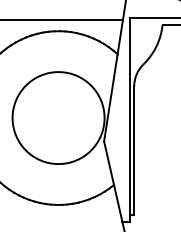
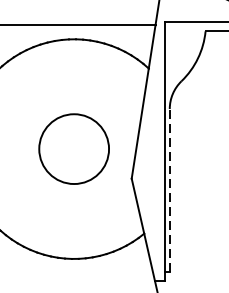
circle: (58, 118) -> (74, 149), size x0.6
line: (134, 150) -> (170, 190), solid -> dashed

